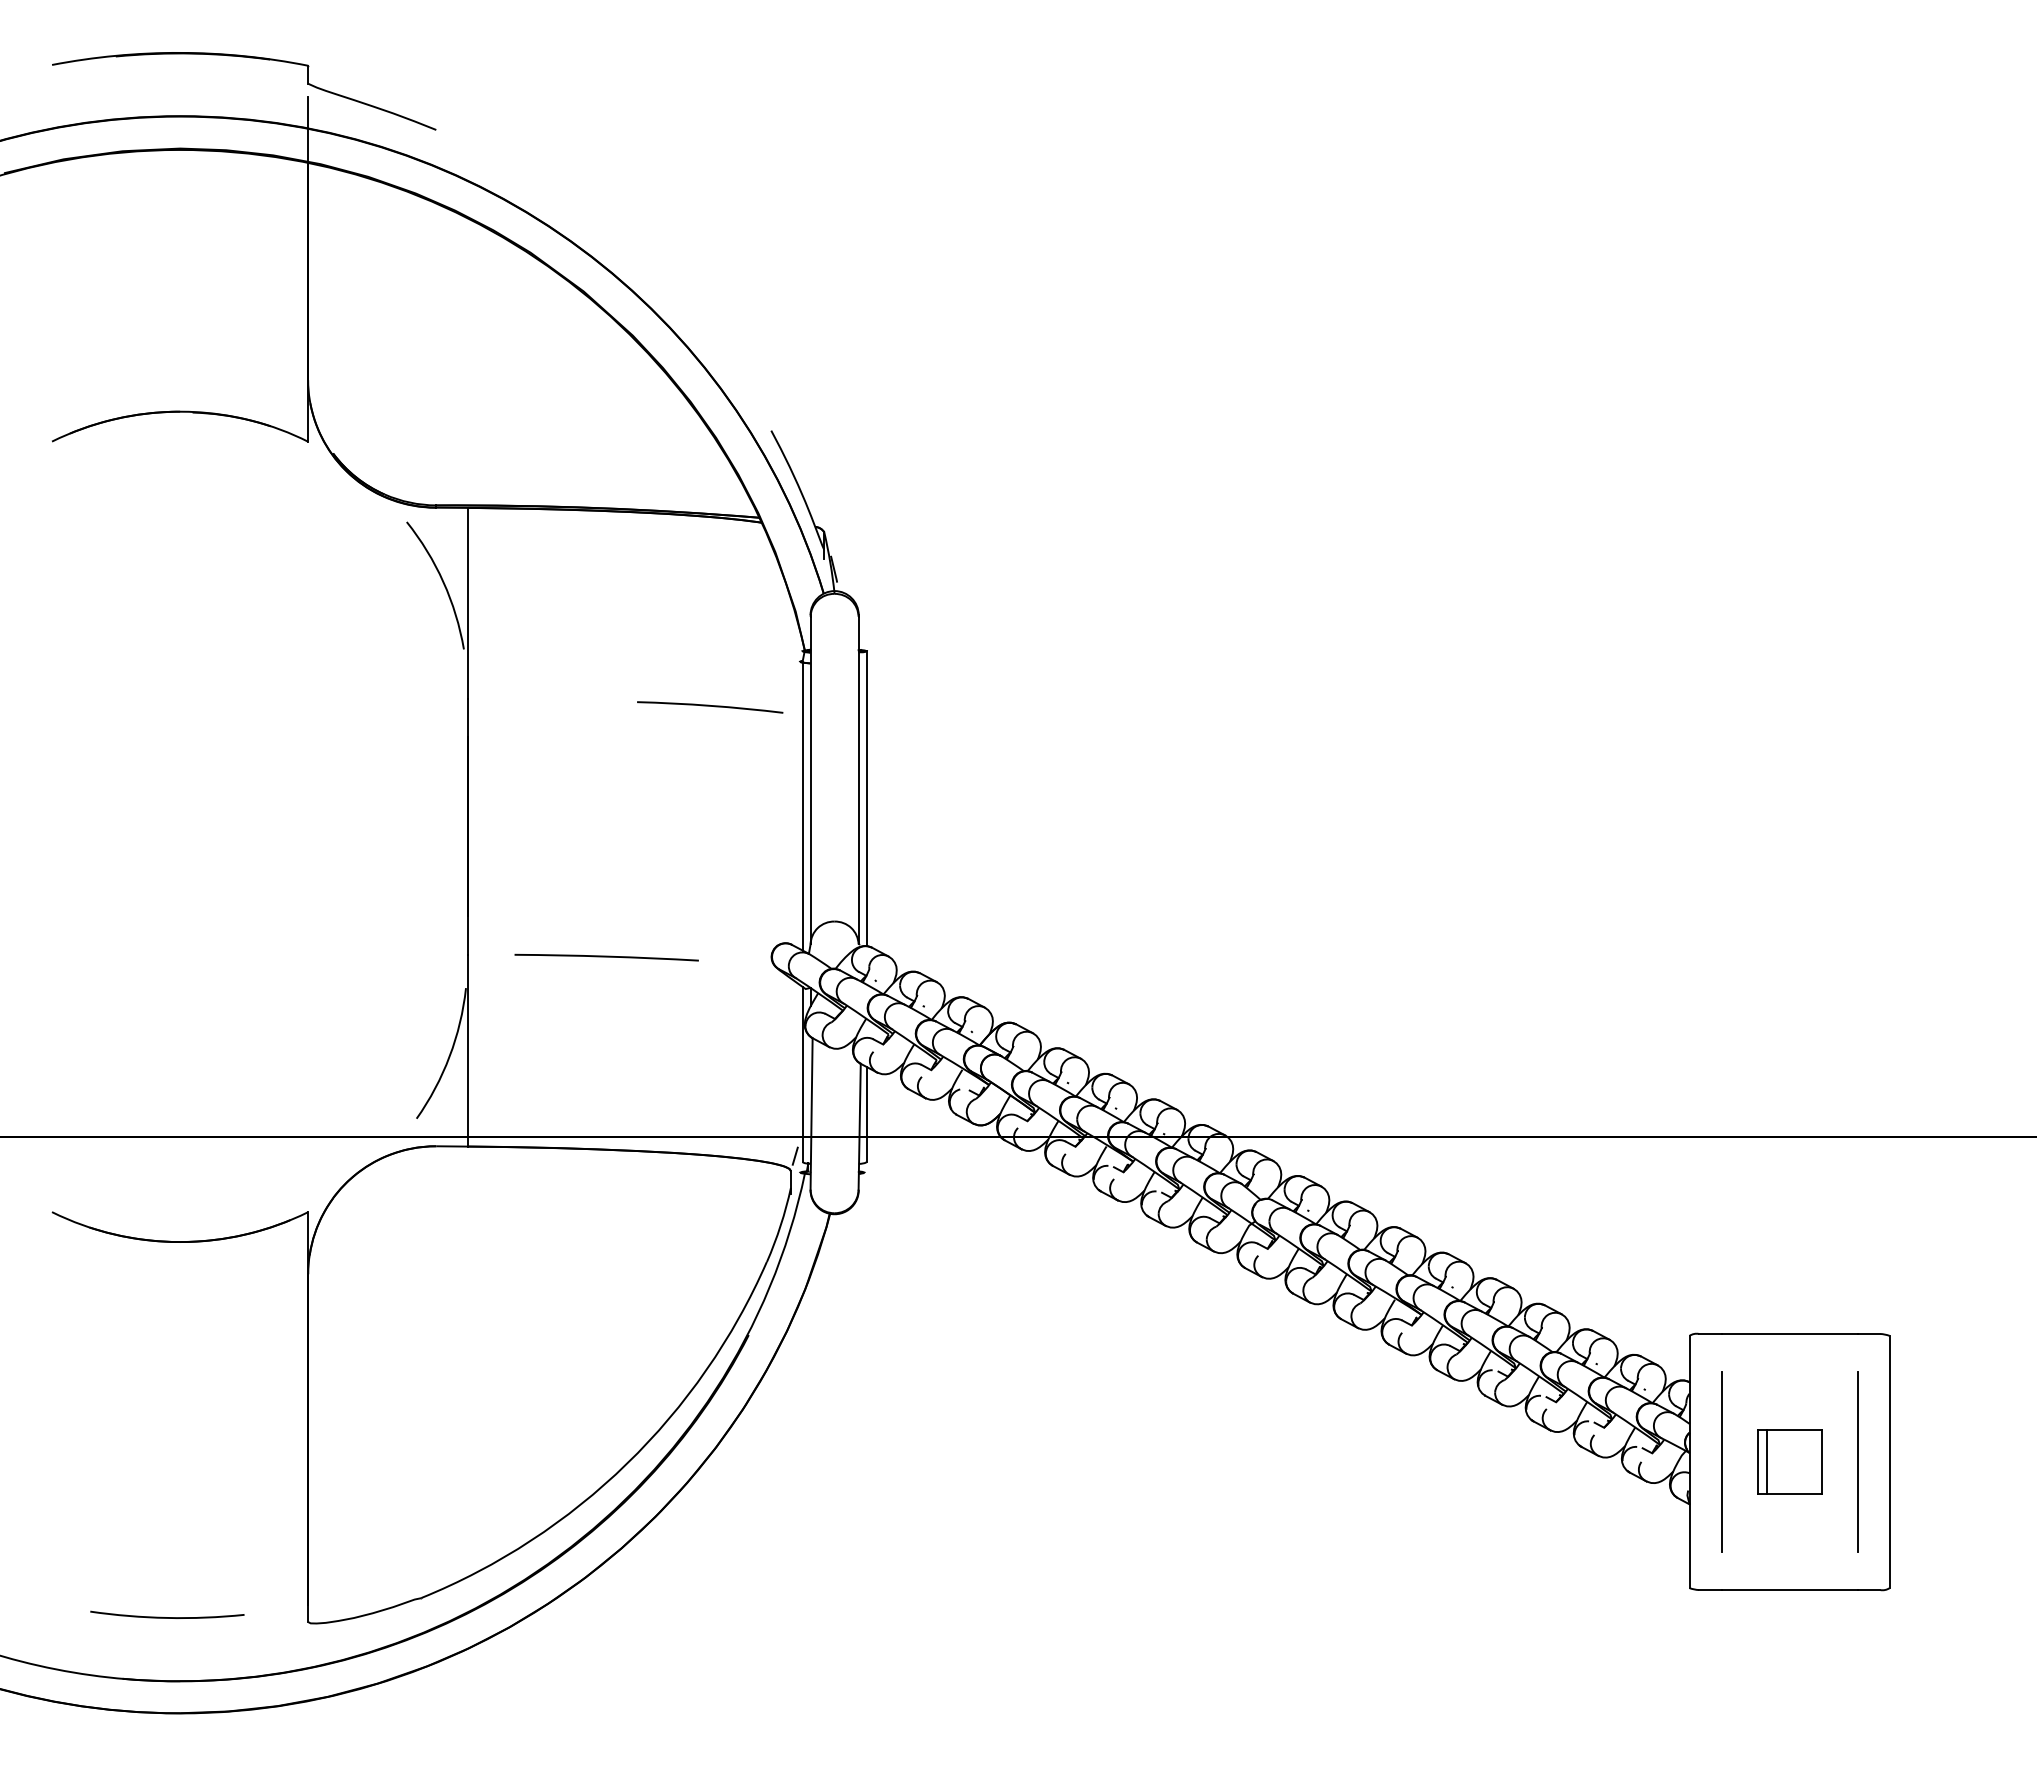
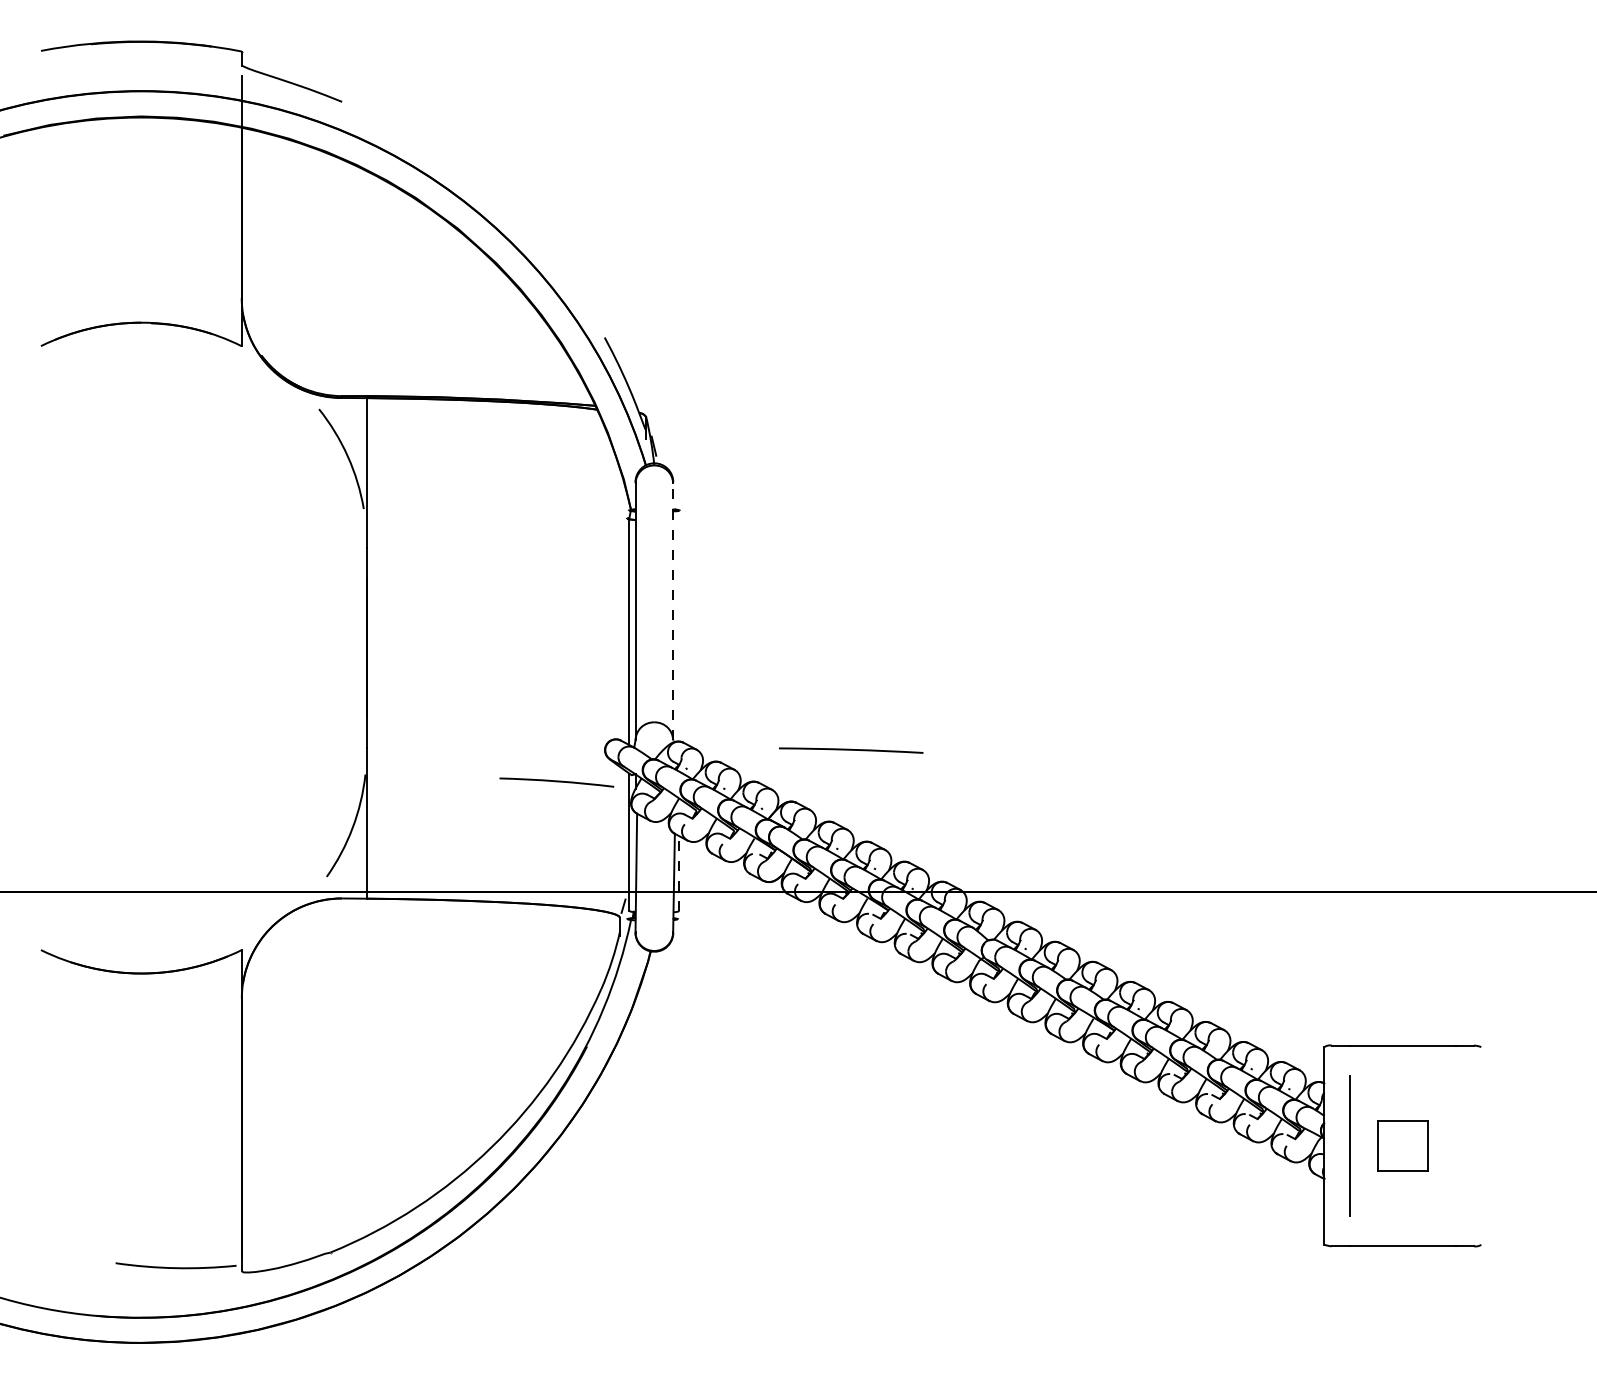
arc: (710, 706) -> (557, 781), moved
line: (858, 780) -> (673, 611), solid -> dashed
line: (866, 798) -> (679, 625), removed
arc: (606, 957) -> (851, 750), moved
line: (866, 1114) -> (679, 873), solid -> dashed
line: (1766, 1461) -> (1384, 1145), removed
line: (1857, 1461) -> (1456, 1145), removed
line: (1889, 1461) -> (1481, 1145), removed
arc: (167, 1617) -> (176, 1267), moved

